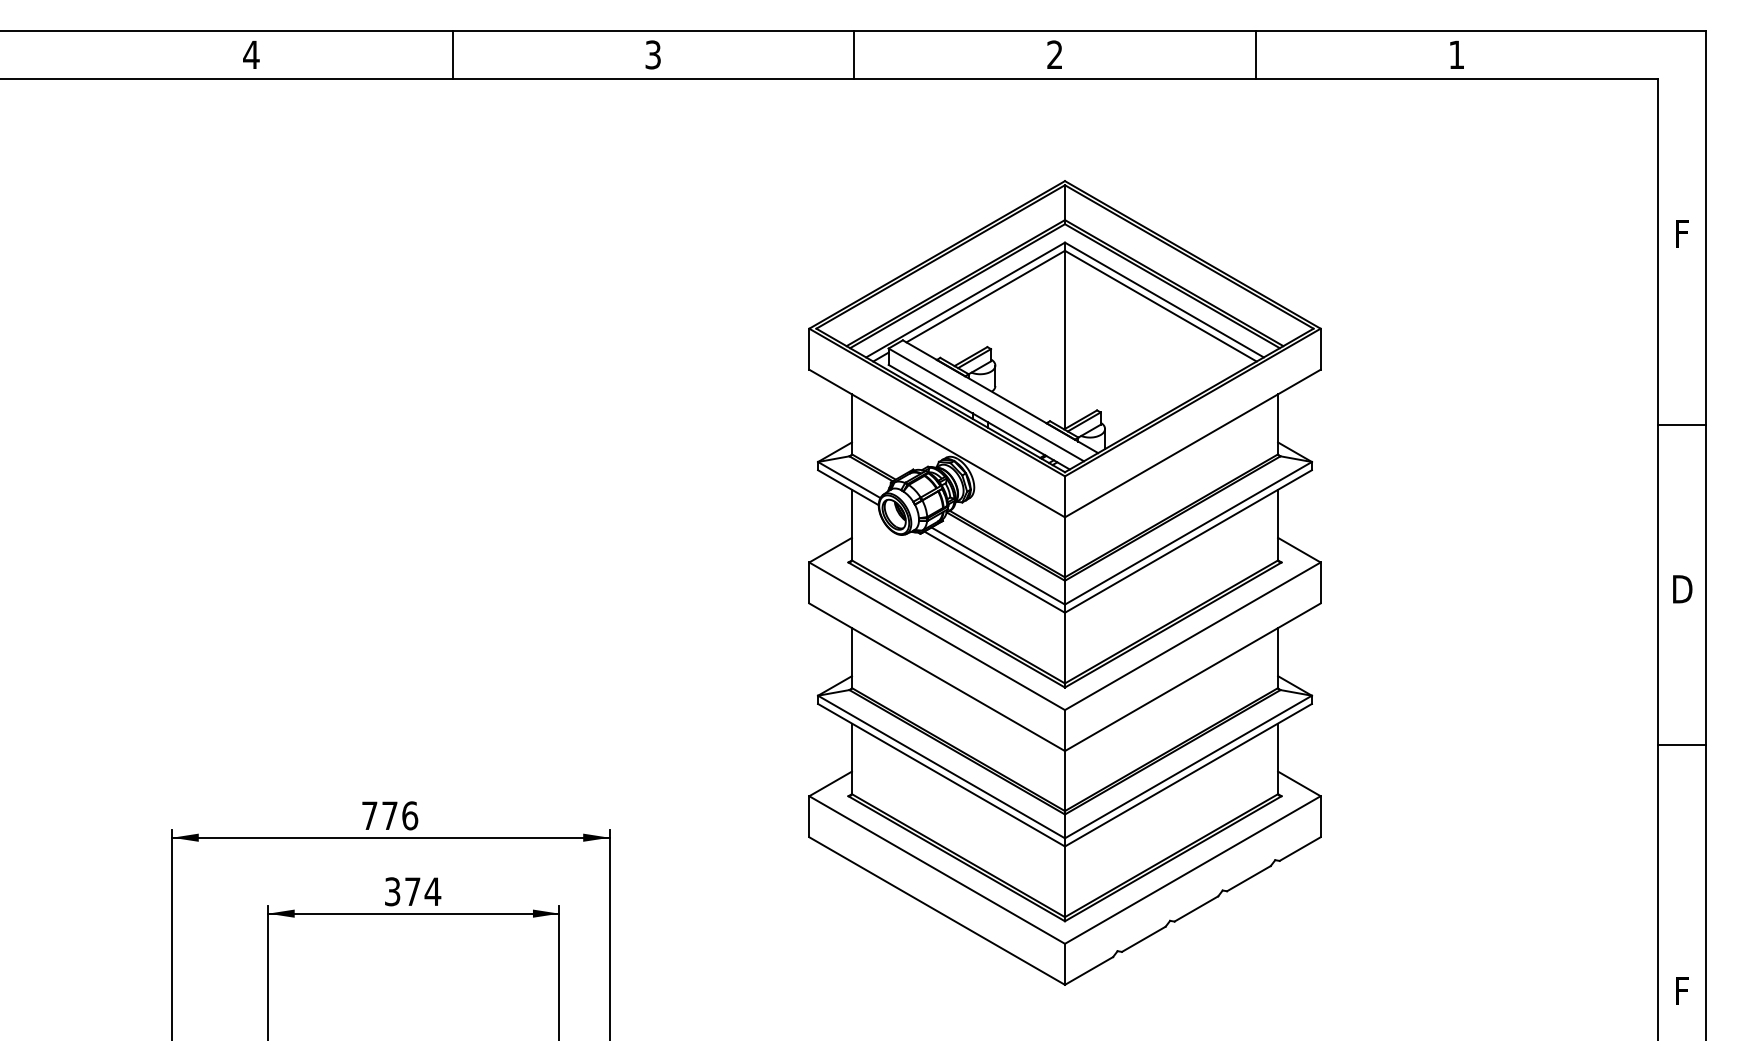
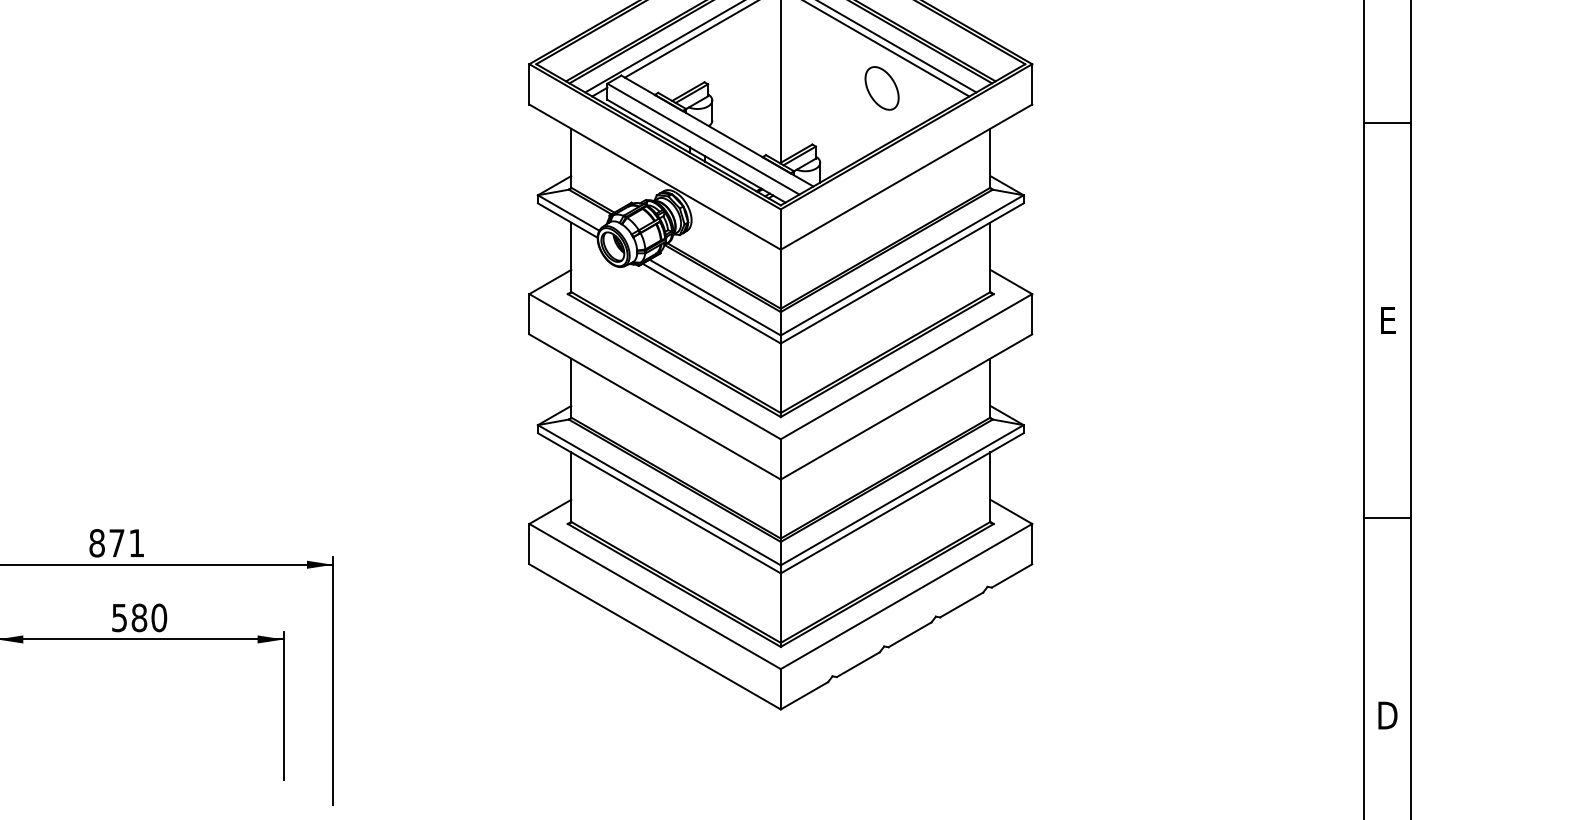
part: (1167, 352) -> (881, 87), added
line: (1682, 424) -> (1388, 123), moved
text: (1682, 589) -> (1388, 320), D -> E
line: (1682, 744) -> (1388, 518), moved
text: (390, 815) -> (117, 542), 776 -> 871
text: (413, 891) -> (140, 617), 374 -> 580
text: (1682, 991) -> (1388, 715), F -> D

